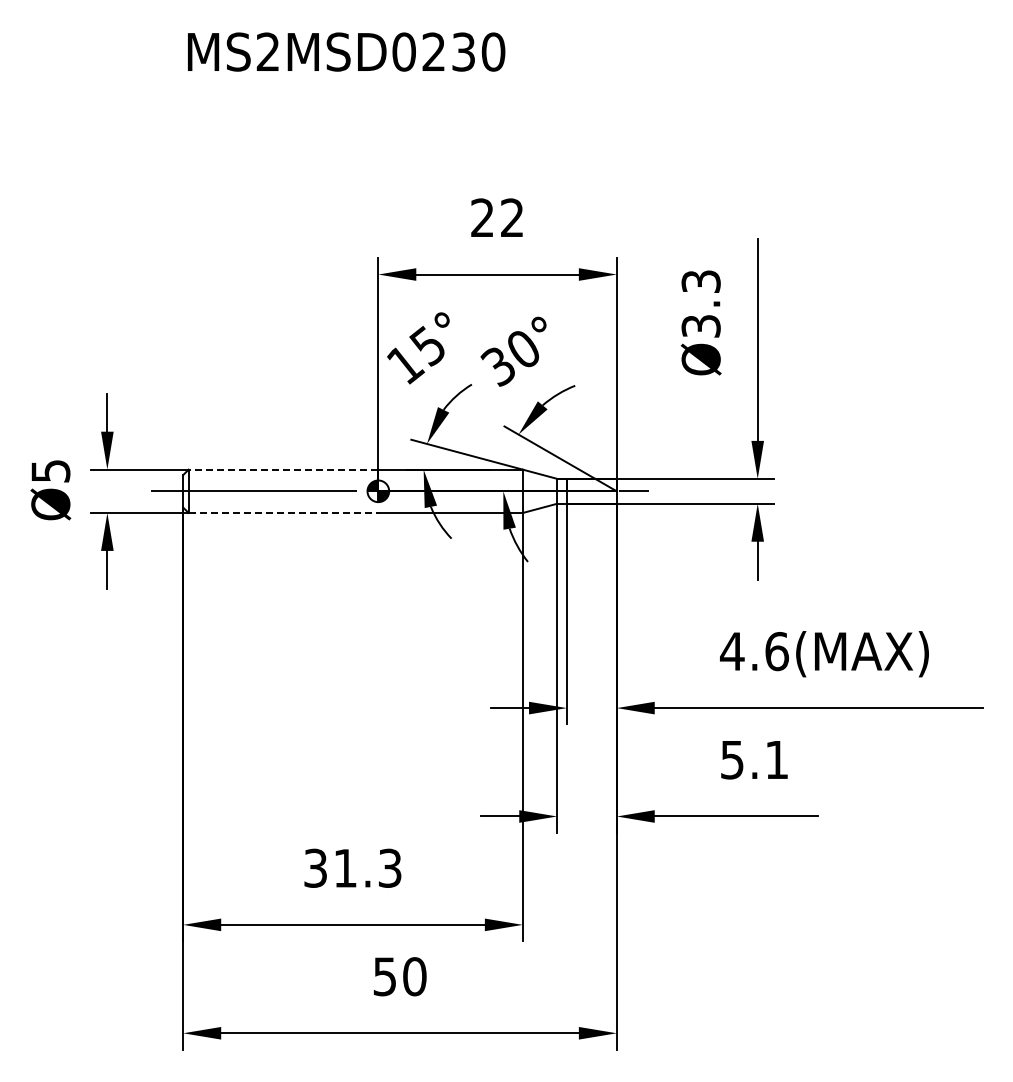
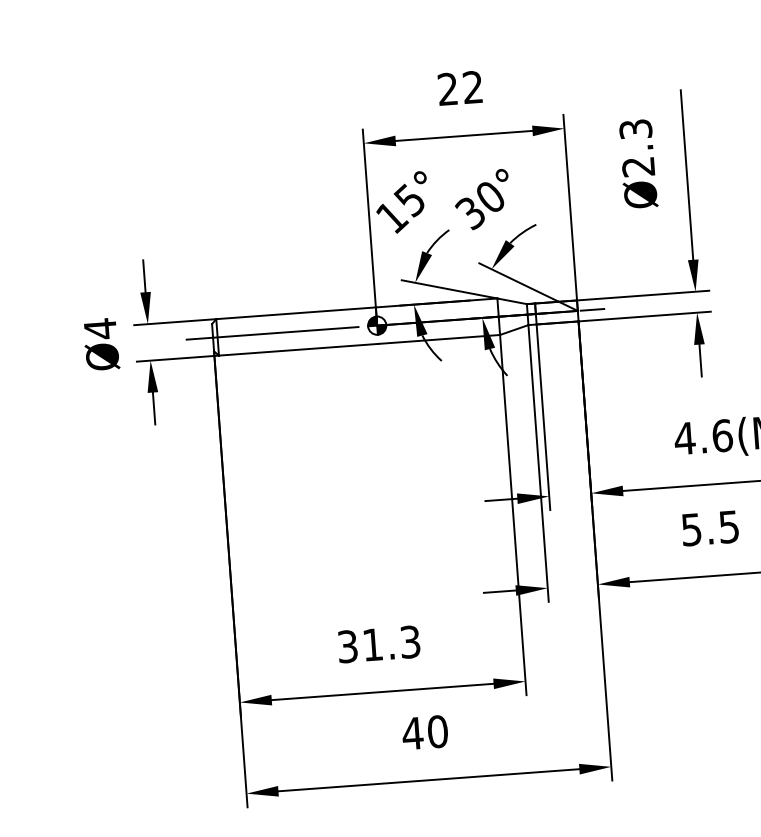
text: (700, 326) -> (638, 167), Ø3.3 -> Ø2.3
line: (283, 469) -> (296, 313), dashed -> solid
text: (50, 471) -> (100, 329), Ø5 -> Ø4
line: (283, 513) -> (298, 350), dashed -> solid
text: (776, 760) -> (728, 527), 5.1 -> 5.5
text: (384, 976) -> (412, 733), 50 -> 40

